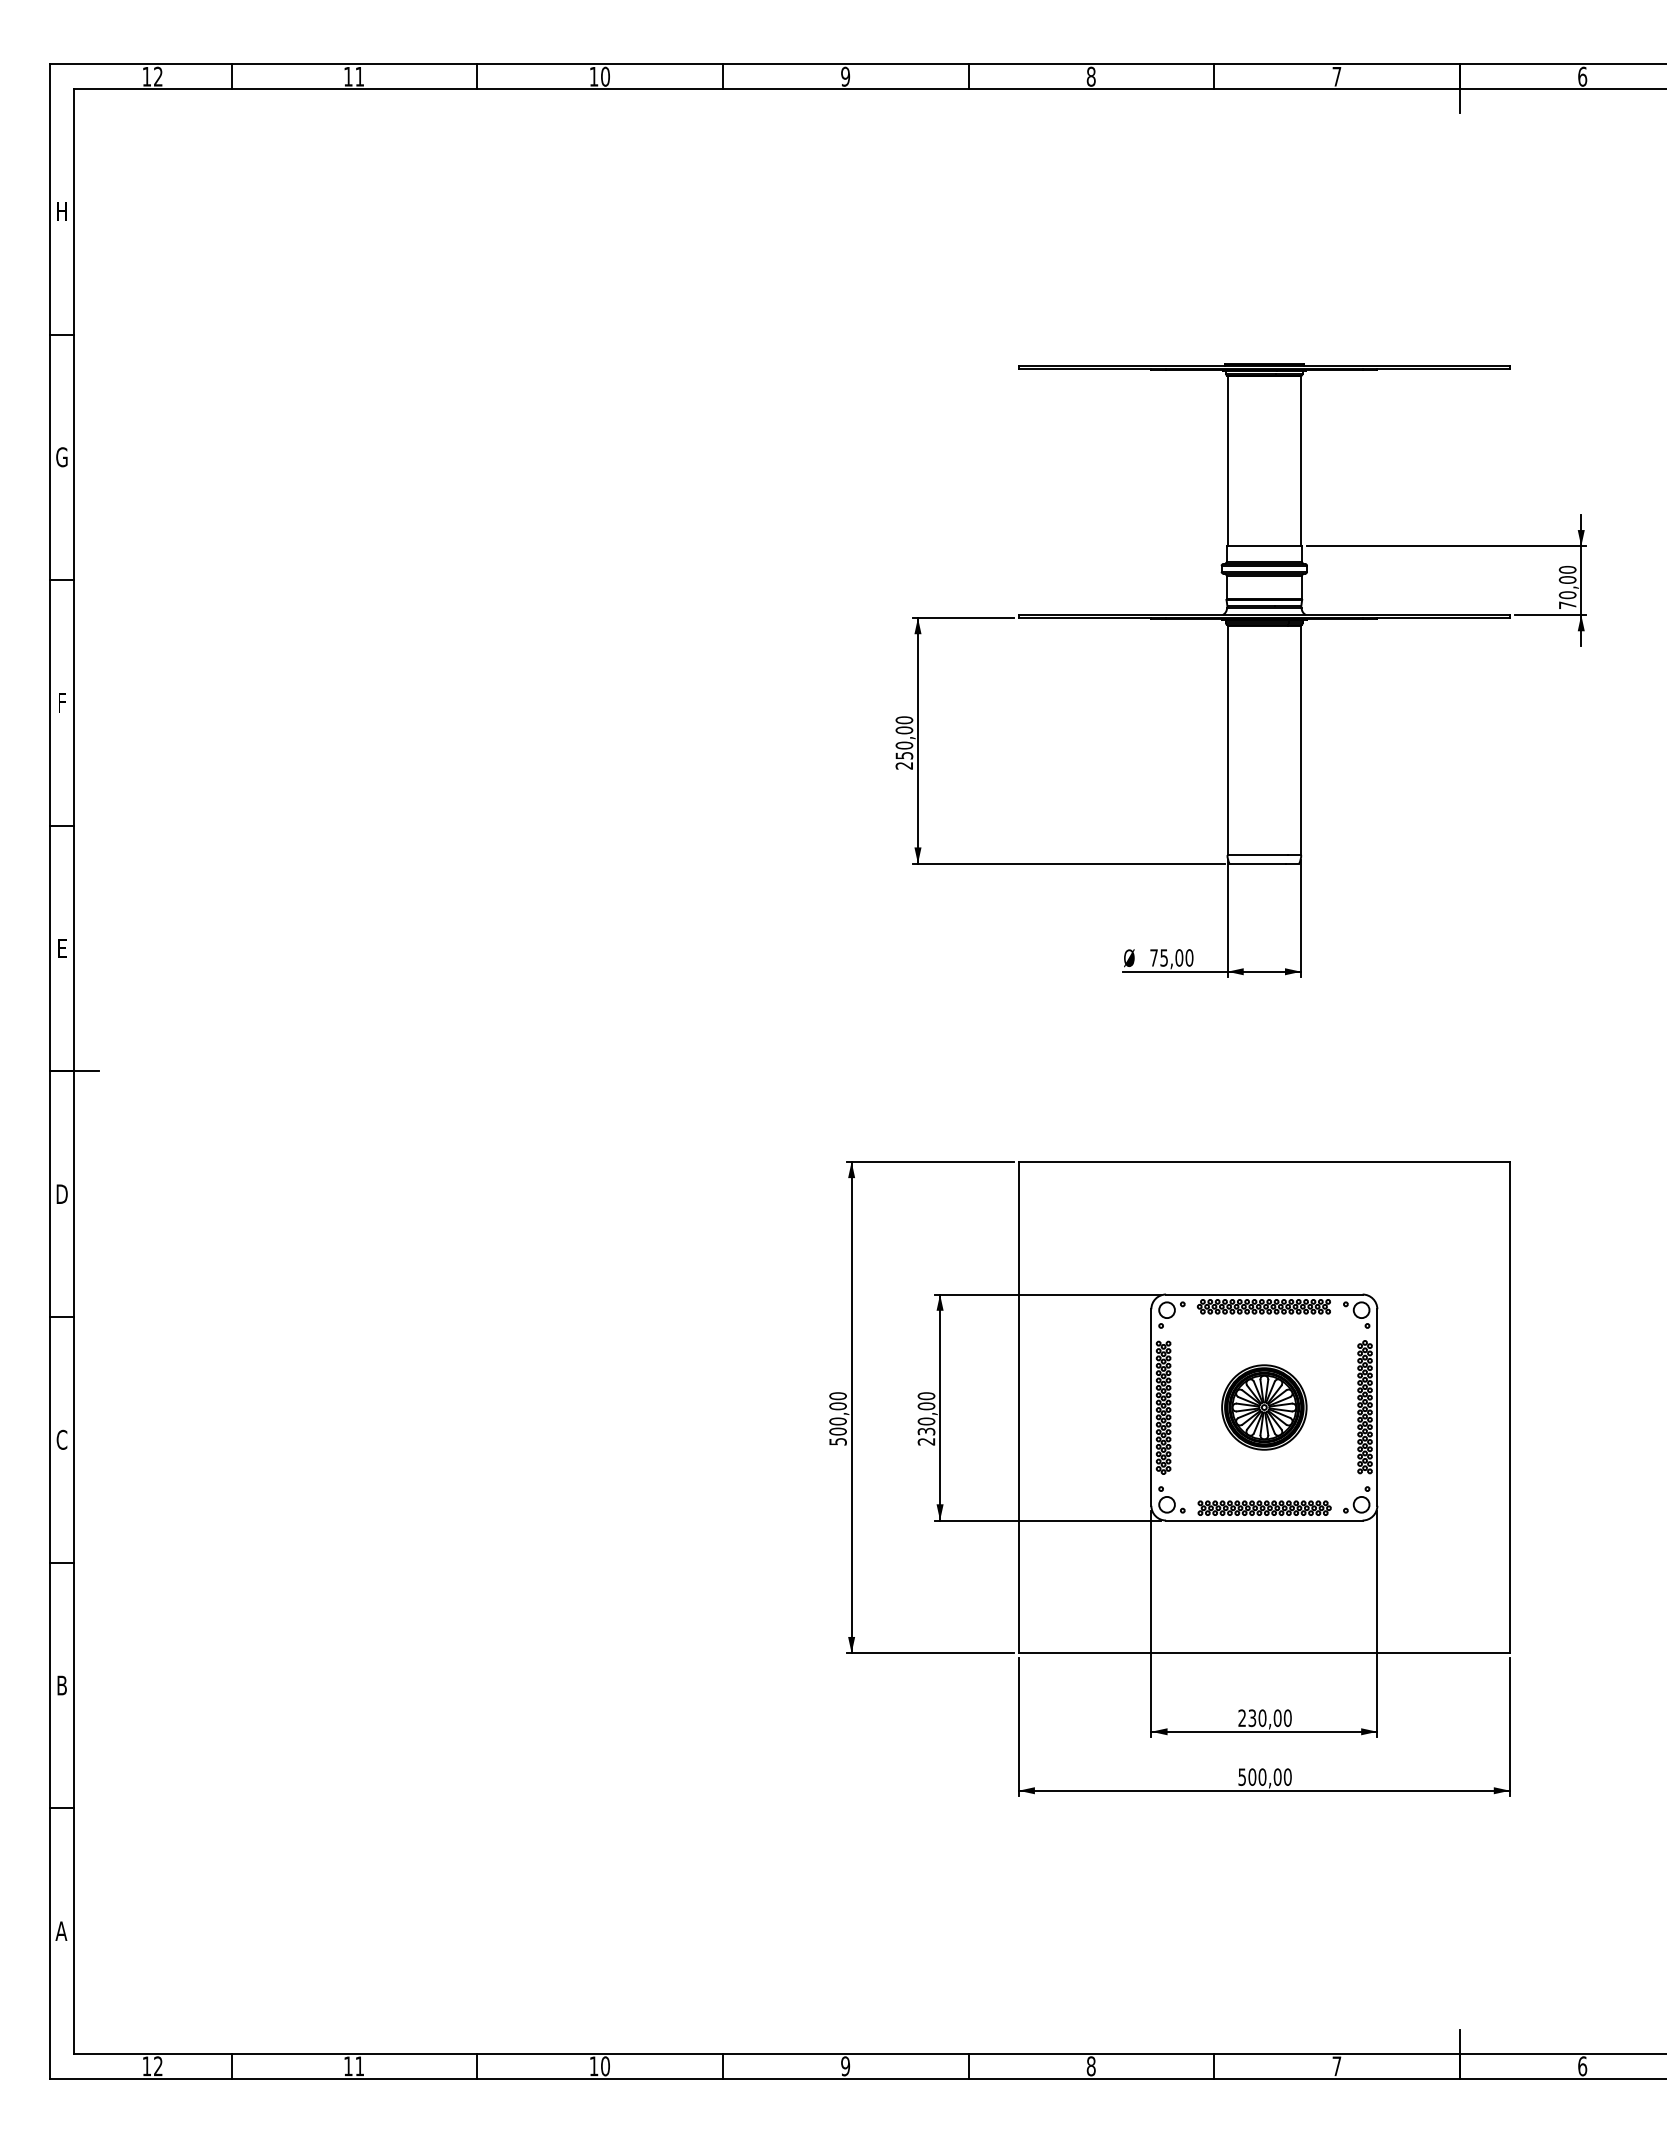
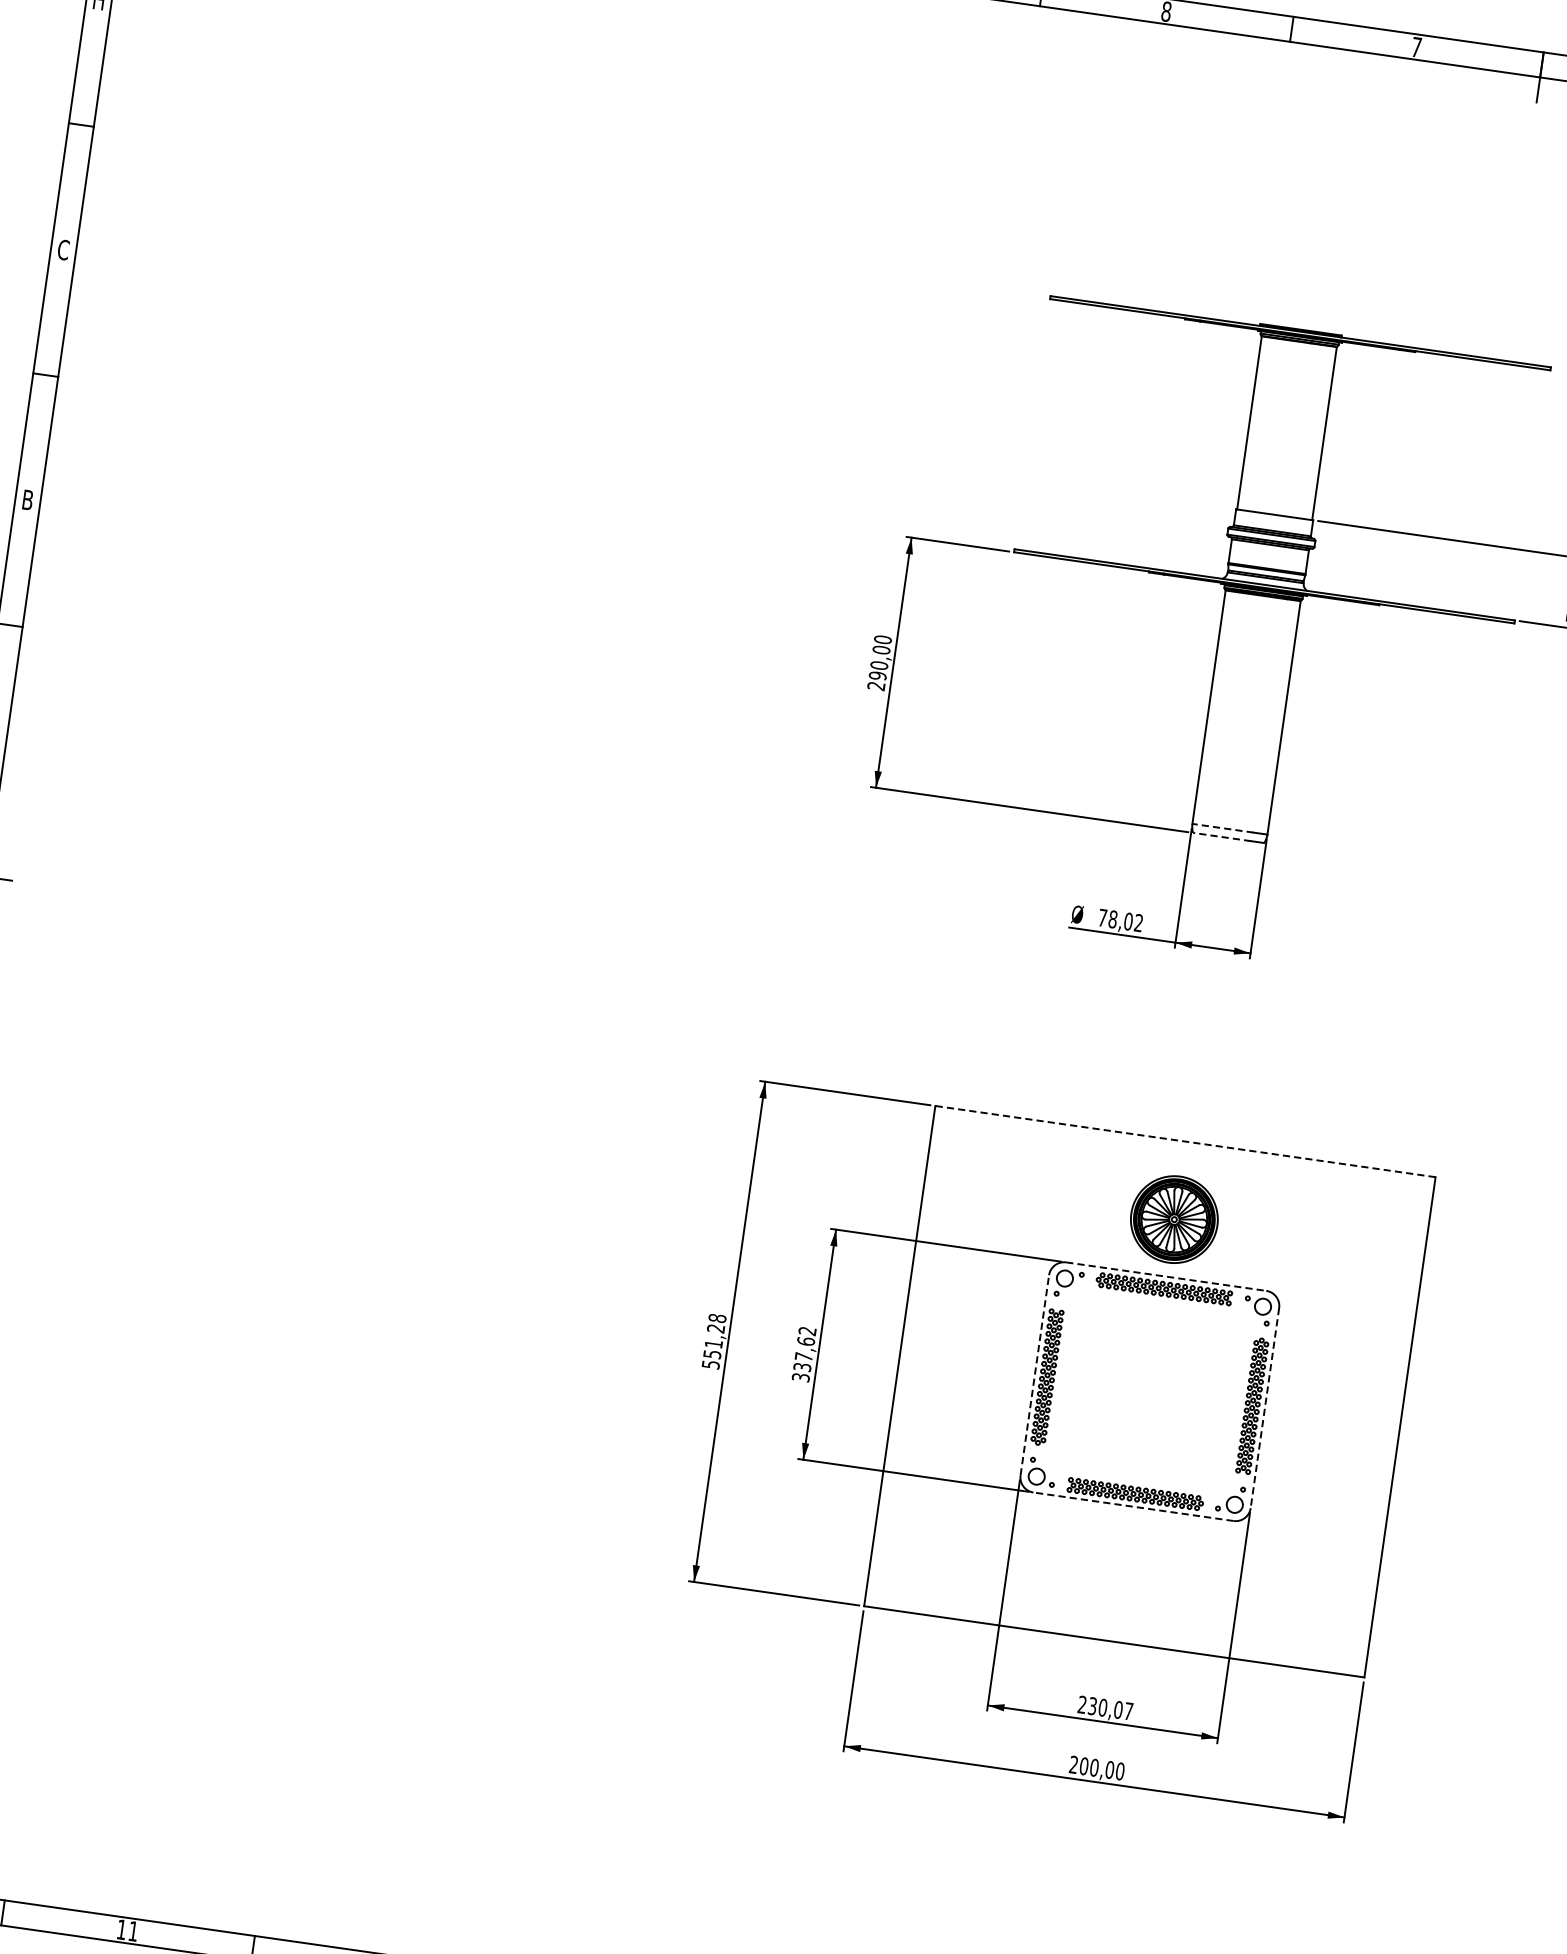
text: (61, 457) -> (62, 250), G -> C
text: (61, 702) -> (27, 499), F -> B
text: (903, 755) -> (876, 675), 250,00 -> 290,00
line: (1257, 855) -> (1222, 828), solid -> dashed
line: (1257, 863) -> (1221, 836), solid -> dashed
text: (1176, 957) -> (1125, 920), 75,00 -> 78,02
line: (1264, 1161) -> (1185, 1141), solid -> dashed
line: (1264, 1294) -> (1166, 1276), solid -> dashed
line: (1151, 1407) -> (1034, 1375), solid -> dashed
part: (1264, 1407) -> (1174, 1219), moved
line: (1377, 1408) -> (1264, 1409), solid -> dashed
text: (837, 1413) -> (714, 1335), 500,00 -> 551,28
text: (926, 1418) -> (804, 1353), 230,00 -> 337,62
line: (1263, 1520) -> (1132, 1506), solid -> dashed
text: (1287, 1717) -> (1128, 1710), 230,00 -> 230,07
text: (1241, 1776) -> (1073, 1764), 500,00 -> 200,00

